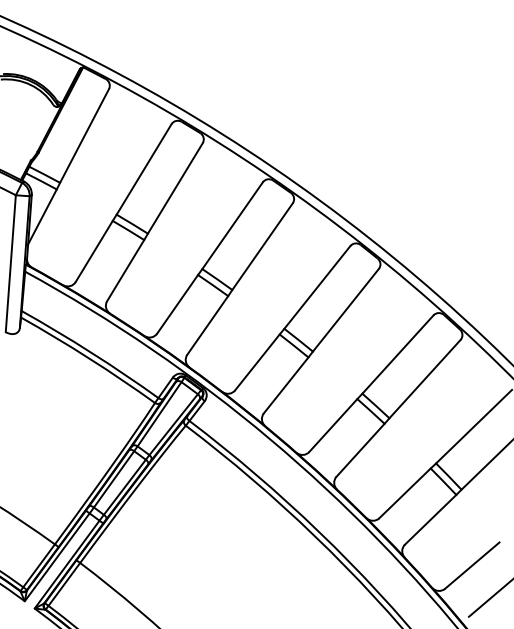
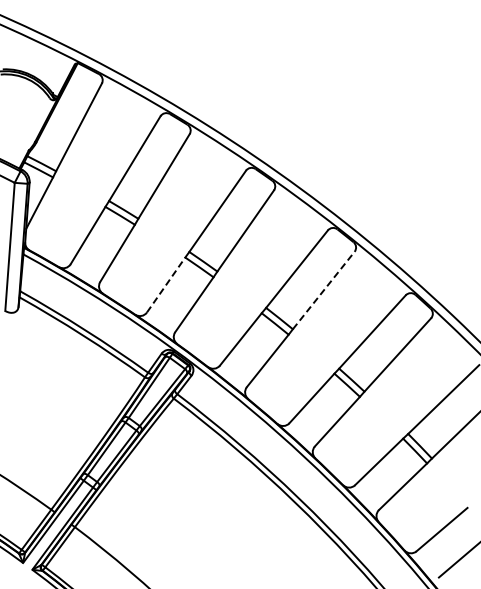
line: (177, 303) -> (166, 284), solid -> dashed
line: (345, 310) -> (323, 290), solid -> dashed

